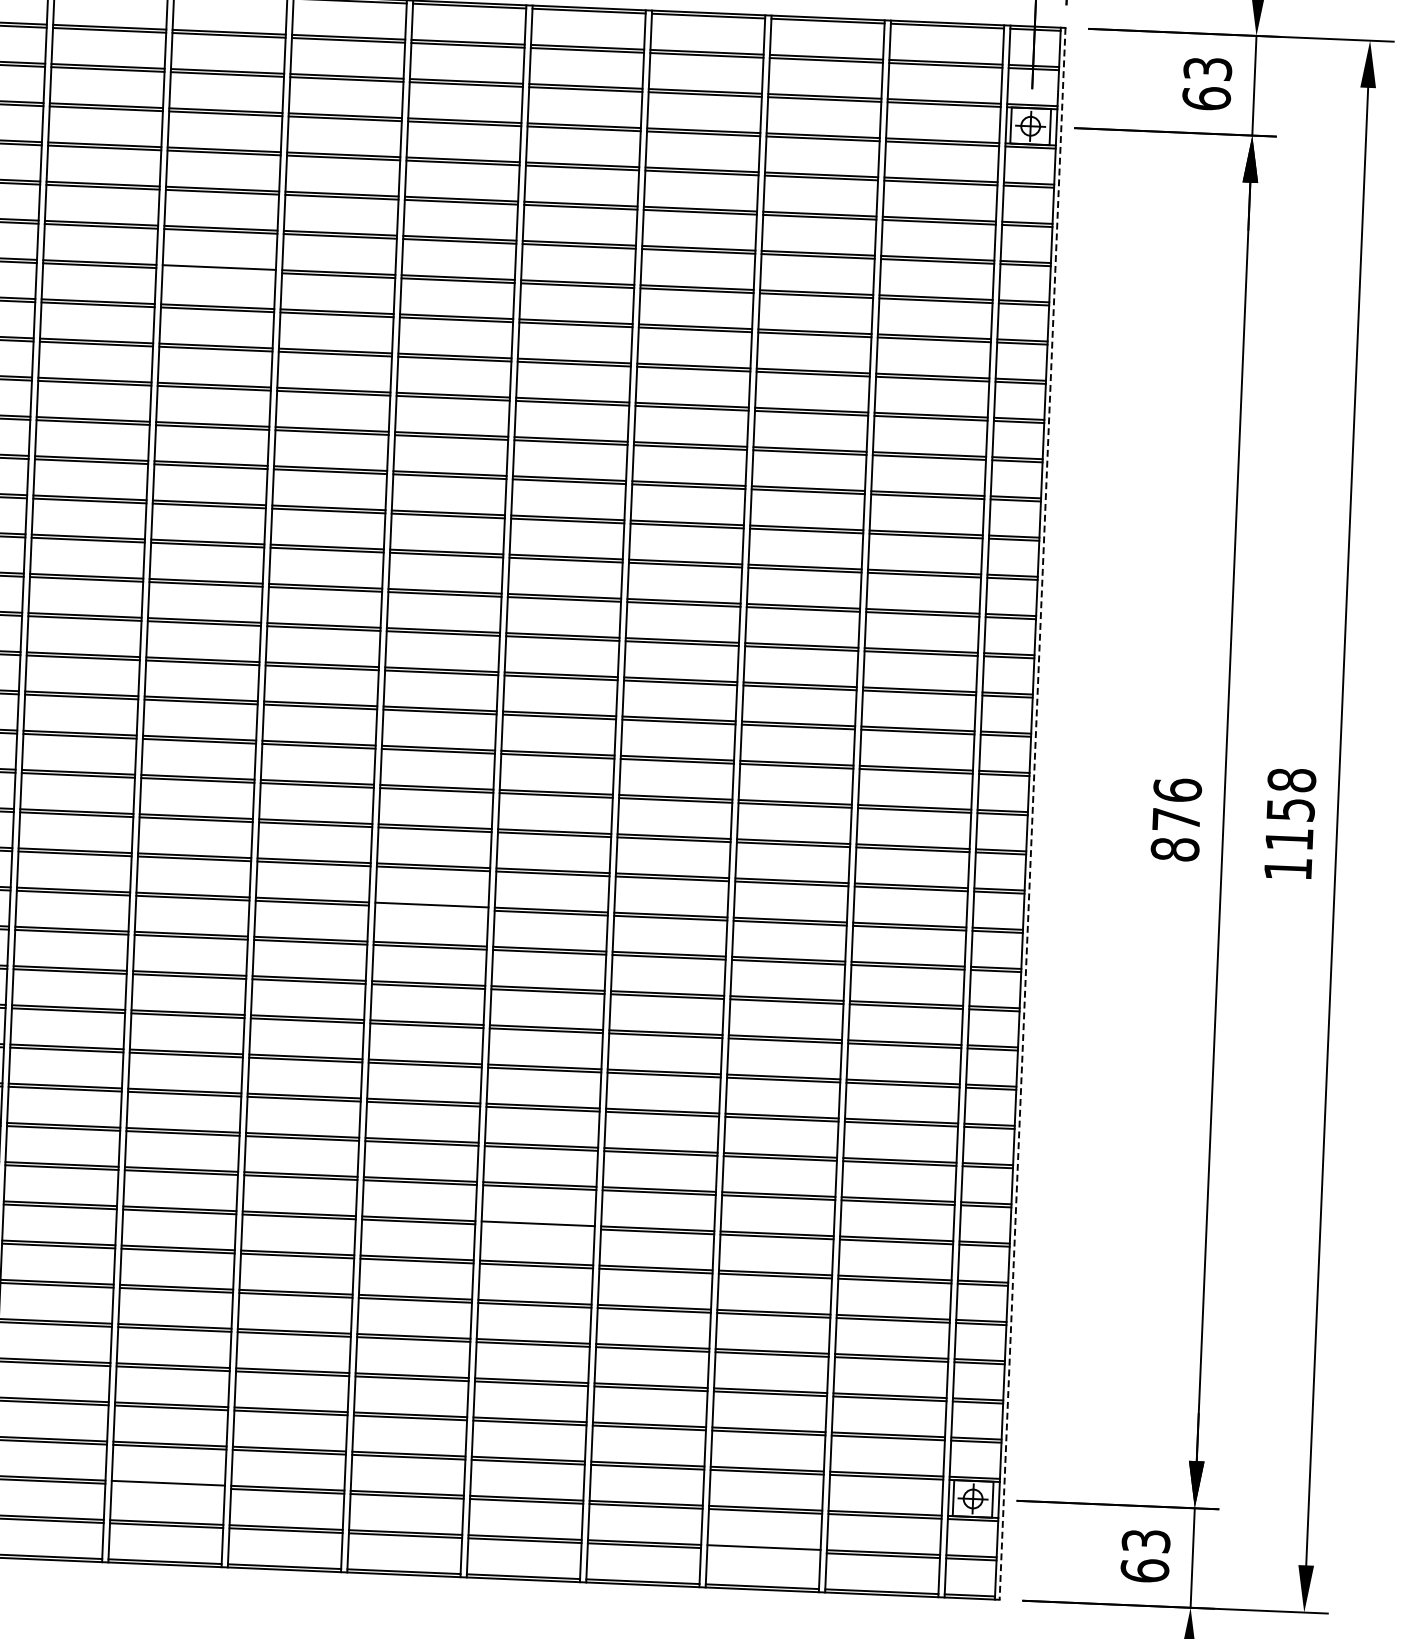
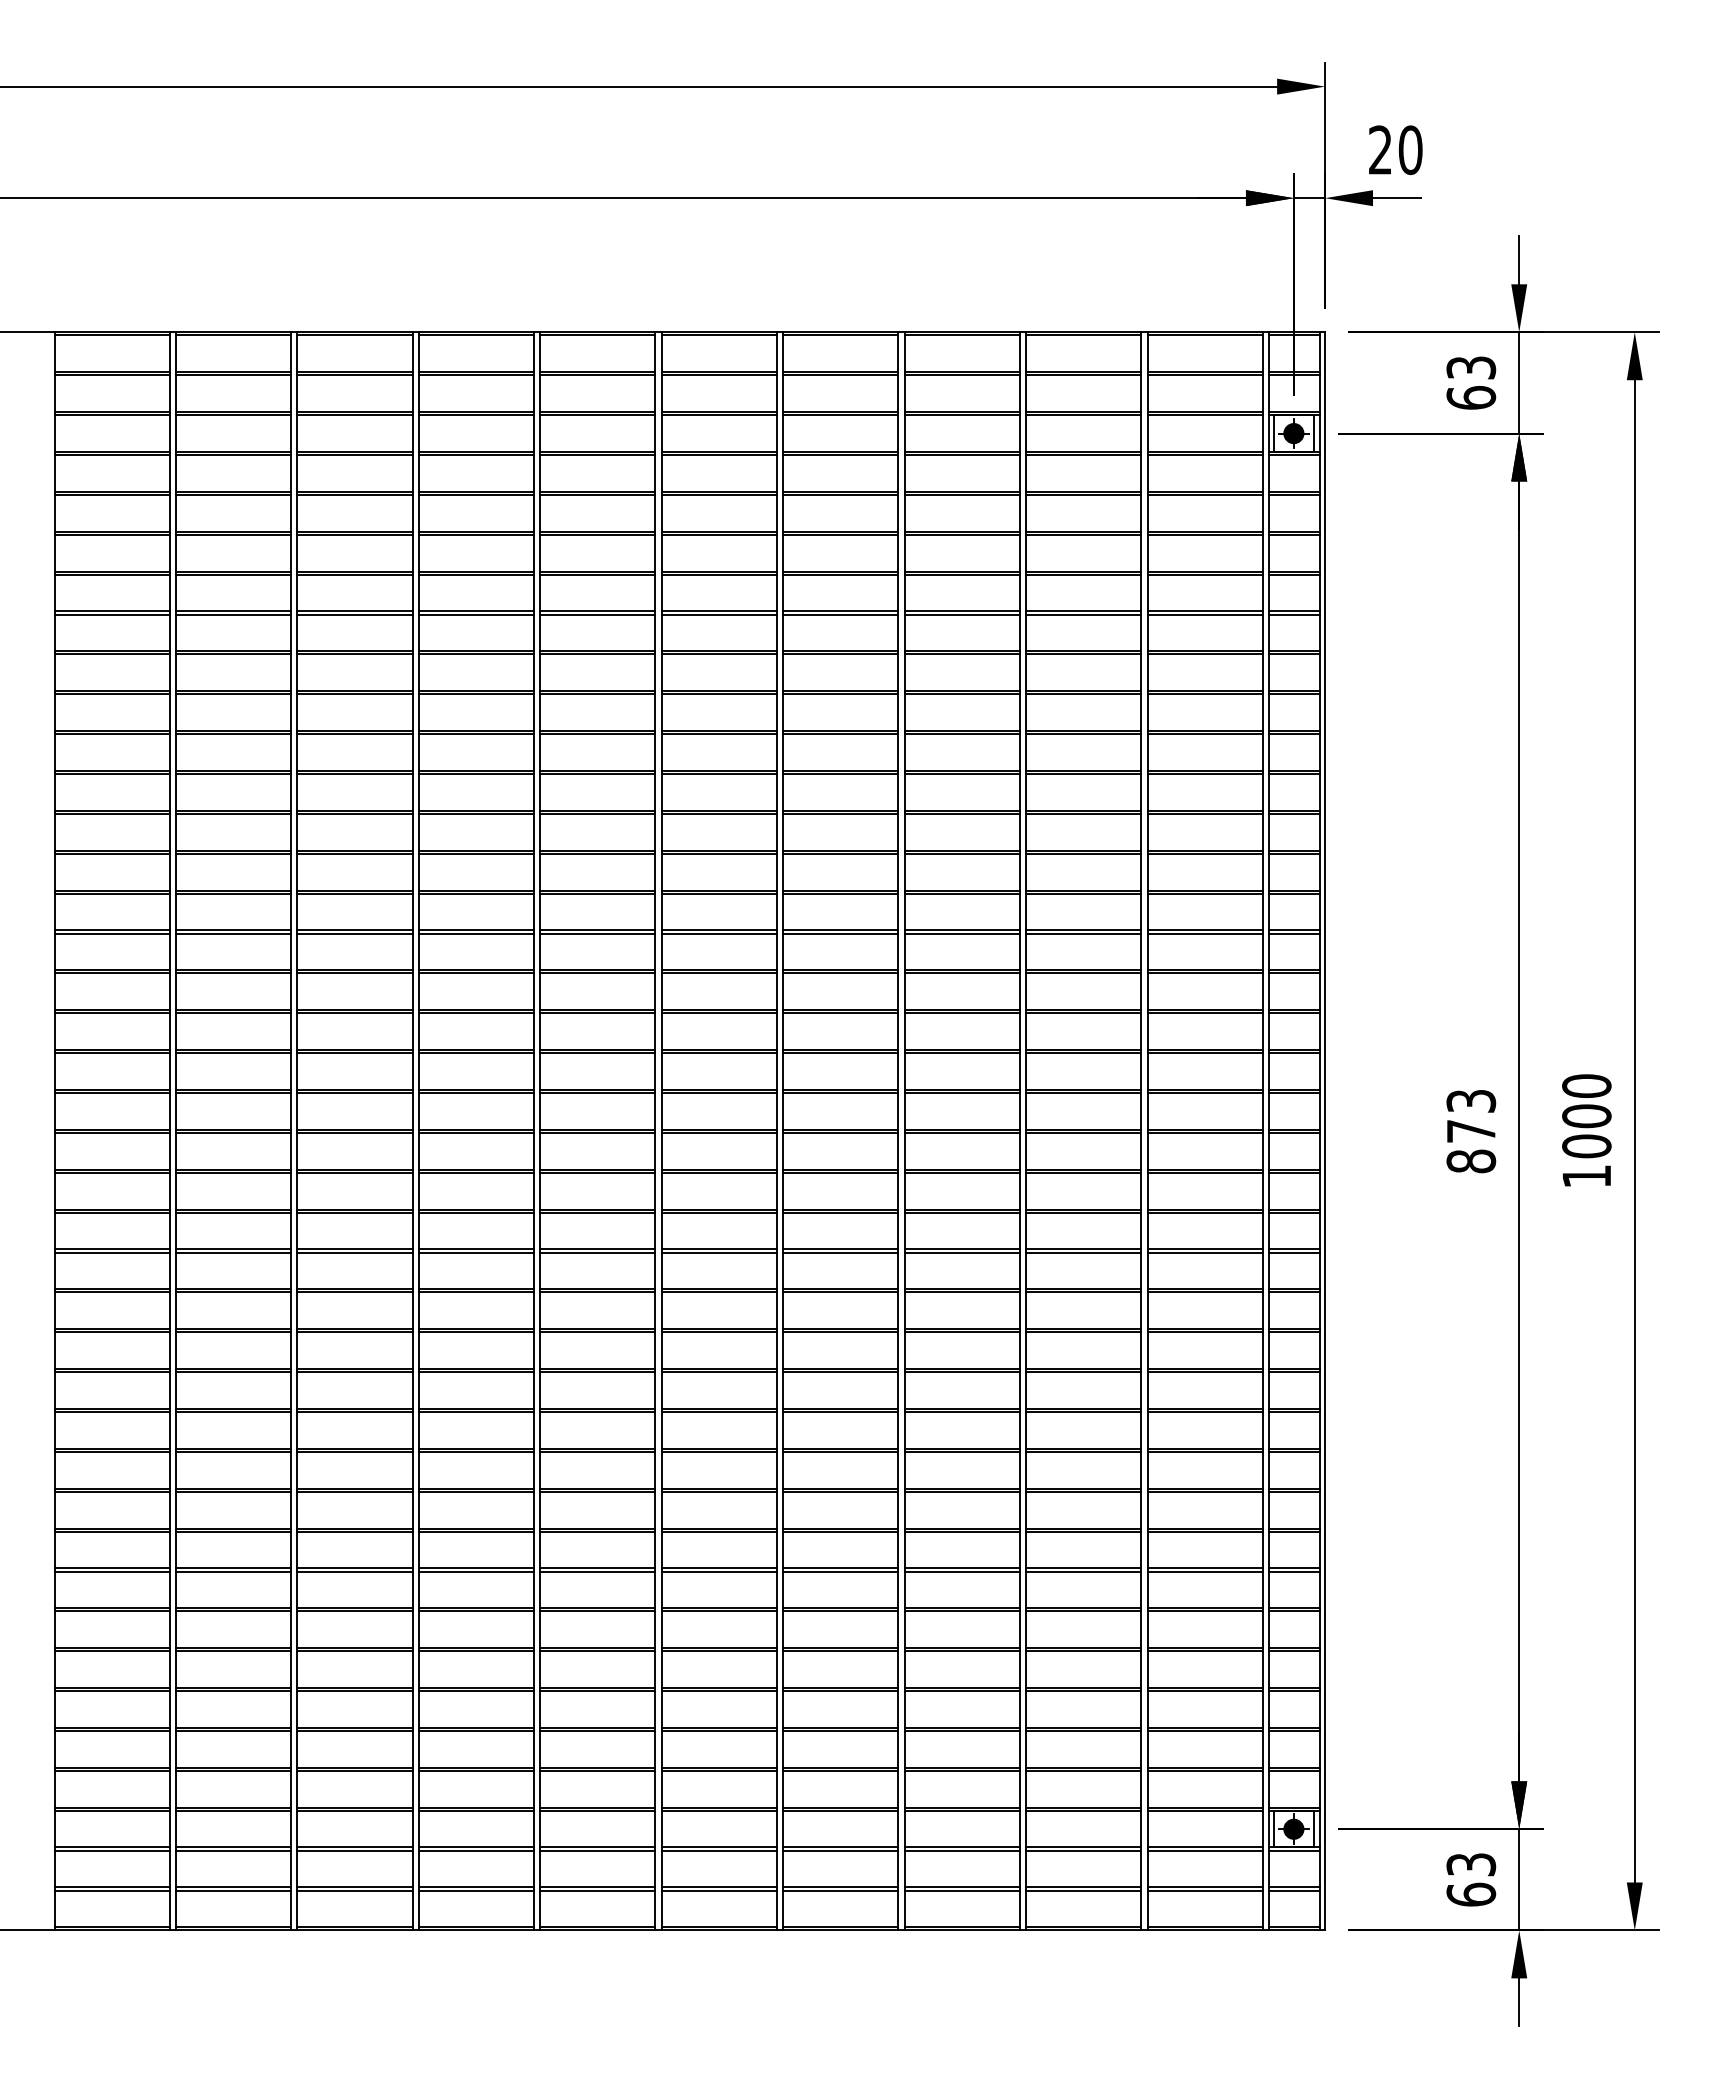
fill: (1030, 126) -> (1293, 433), added
line: (218, 270) -> (475, 614), added
text: (1177, 789) -> (1471, 1100), 876 -> 873
text: (1290, 810) -> (1586, 1116), 1158 -> 1000
line: (1032, 814) -> (1325, 1131), dashed -> solid
line: (431, 908) -> (718, 1252), added
line: (537, 1226) -> (840, 1571), added
line: (167, 1486) -> (475, 1850), added
fill: (972, 1498) -> (1293, 1828), added
line: (763, 1550) -> (1083, 1890), added

